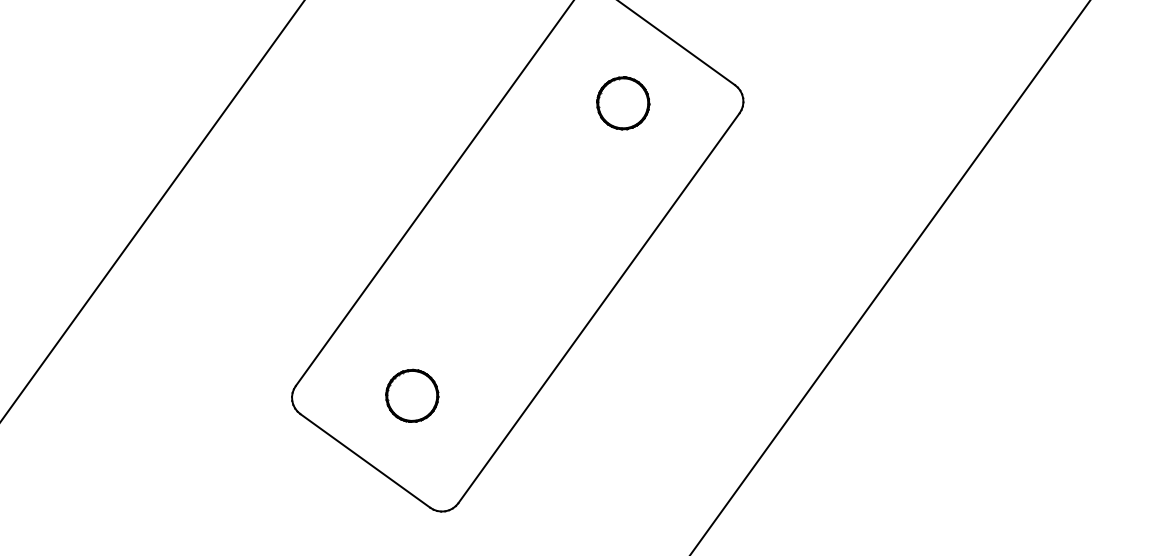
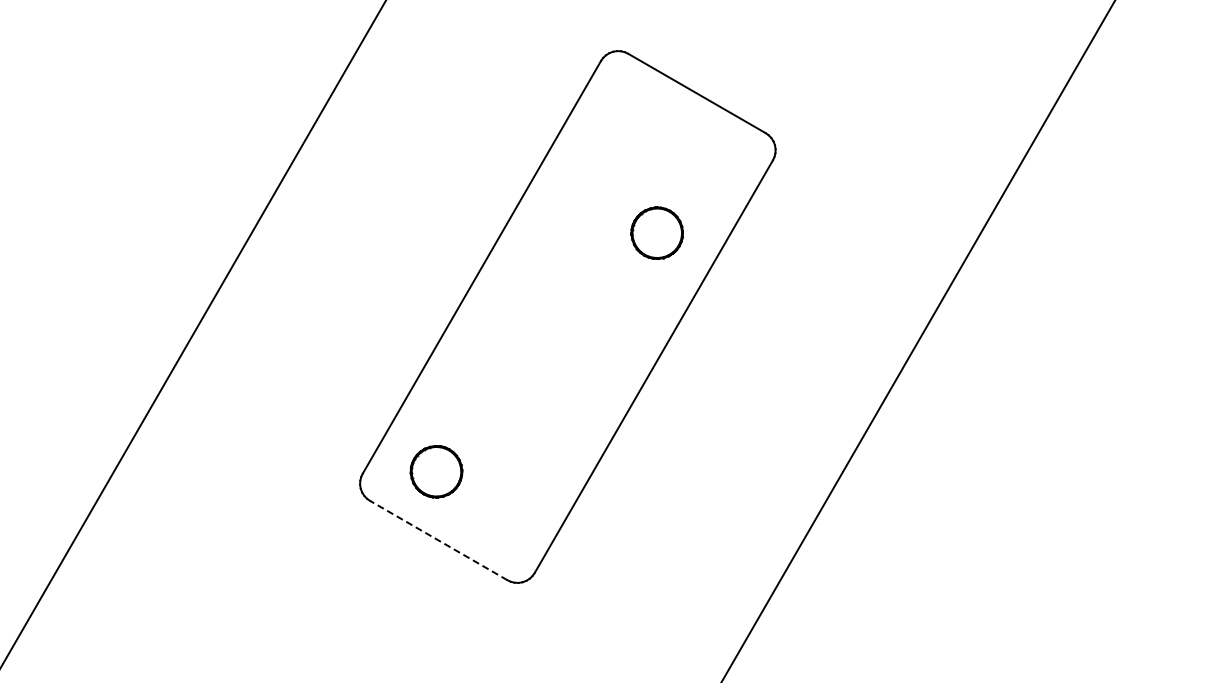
part: (622, 102) -> (656, 232), moved
part: (412, 395) -> (436, 471), moved
line: (365, 460) -> (438, 540), solid -> dashed

